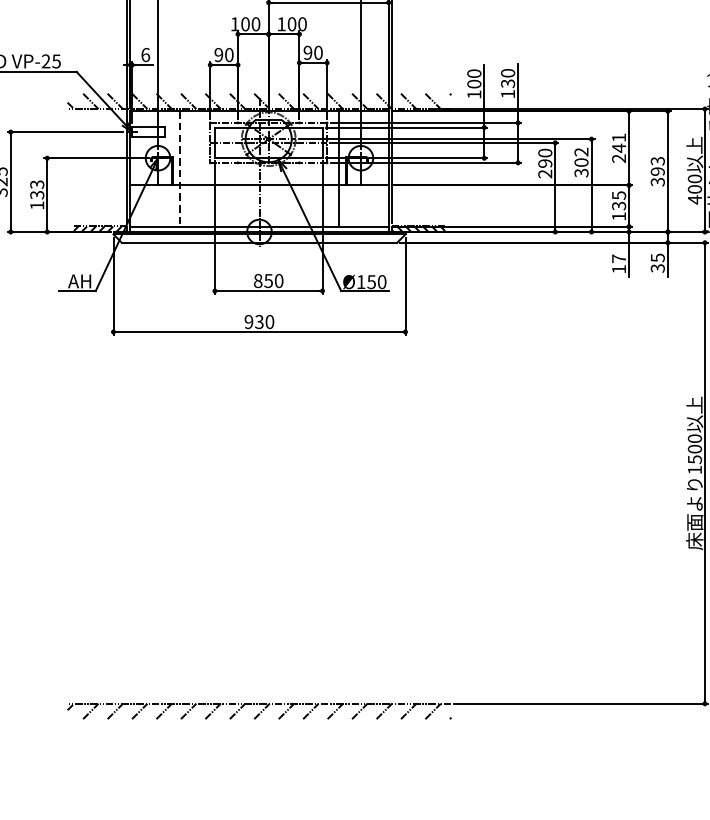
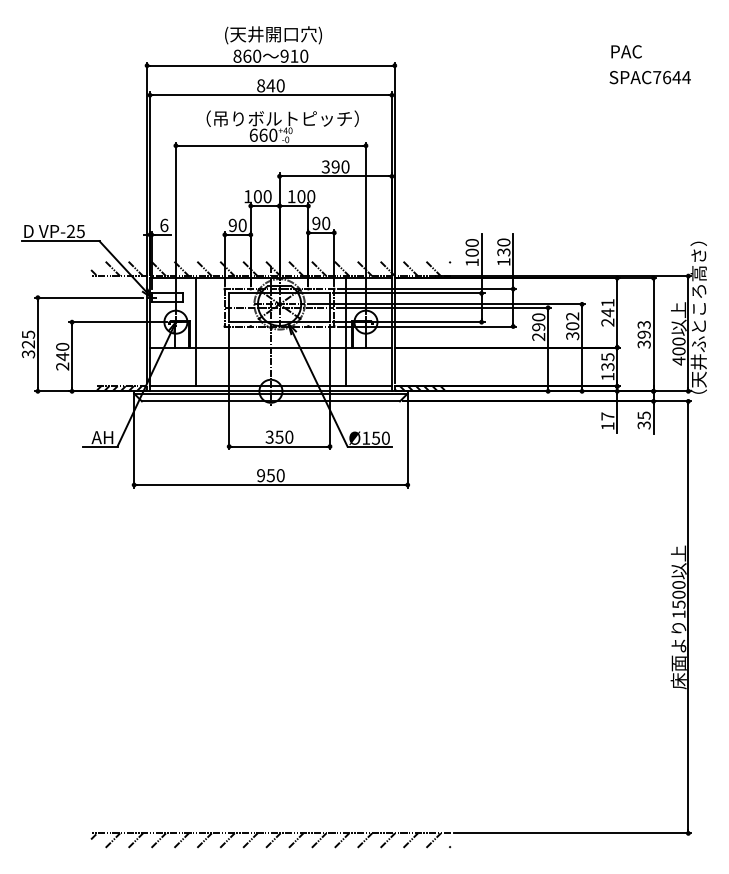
line: (180, 169) -> (196, 332), dashed -> solid
text: (37, 194) -> (62, 356), 133 -> 240
text: (257, 280) -> (269, 436), 850 -> 350
text: (259, 321) -> (270, 475), 930 -> 950

